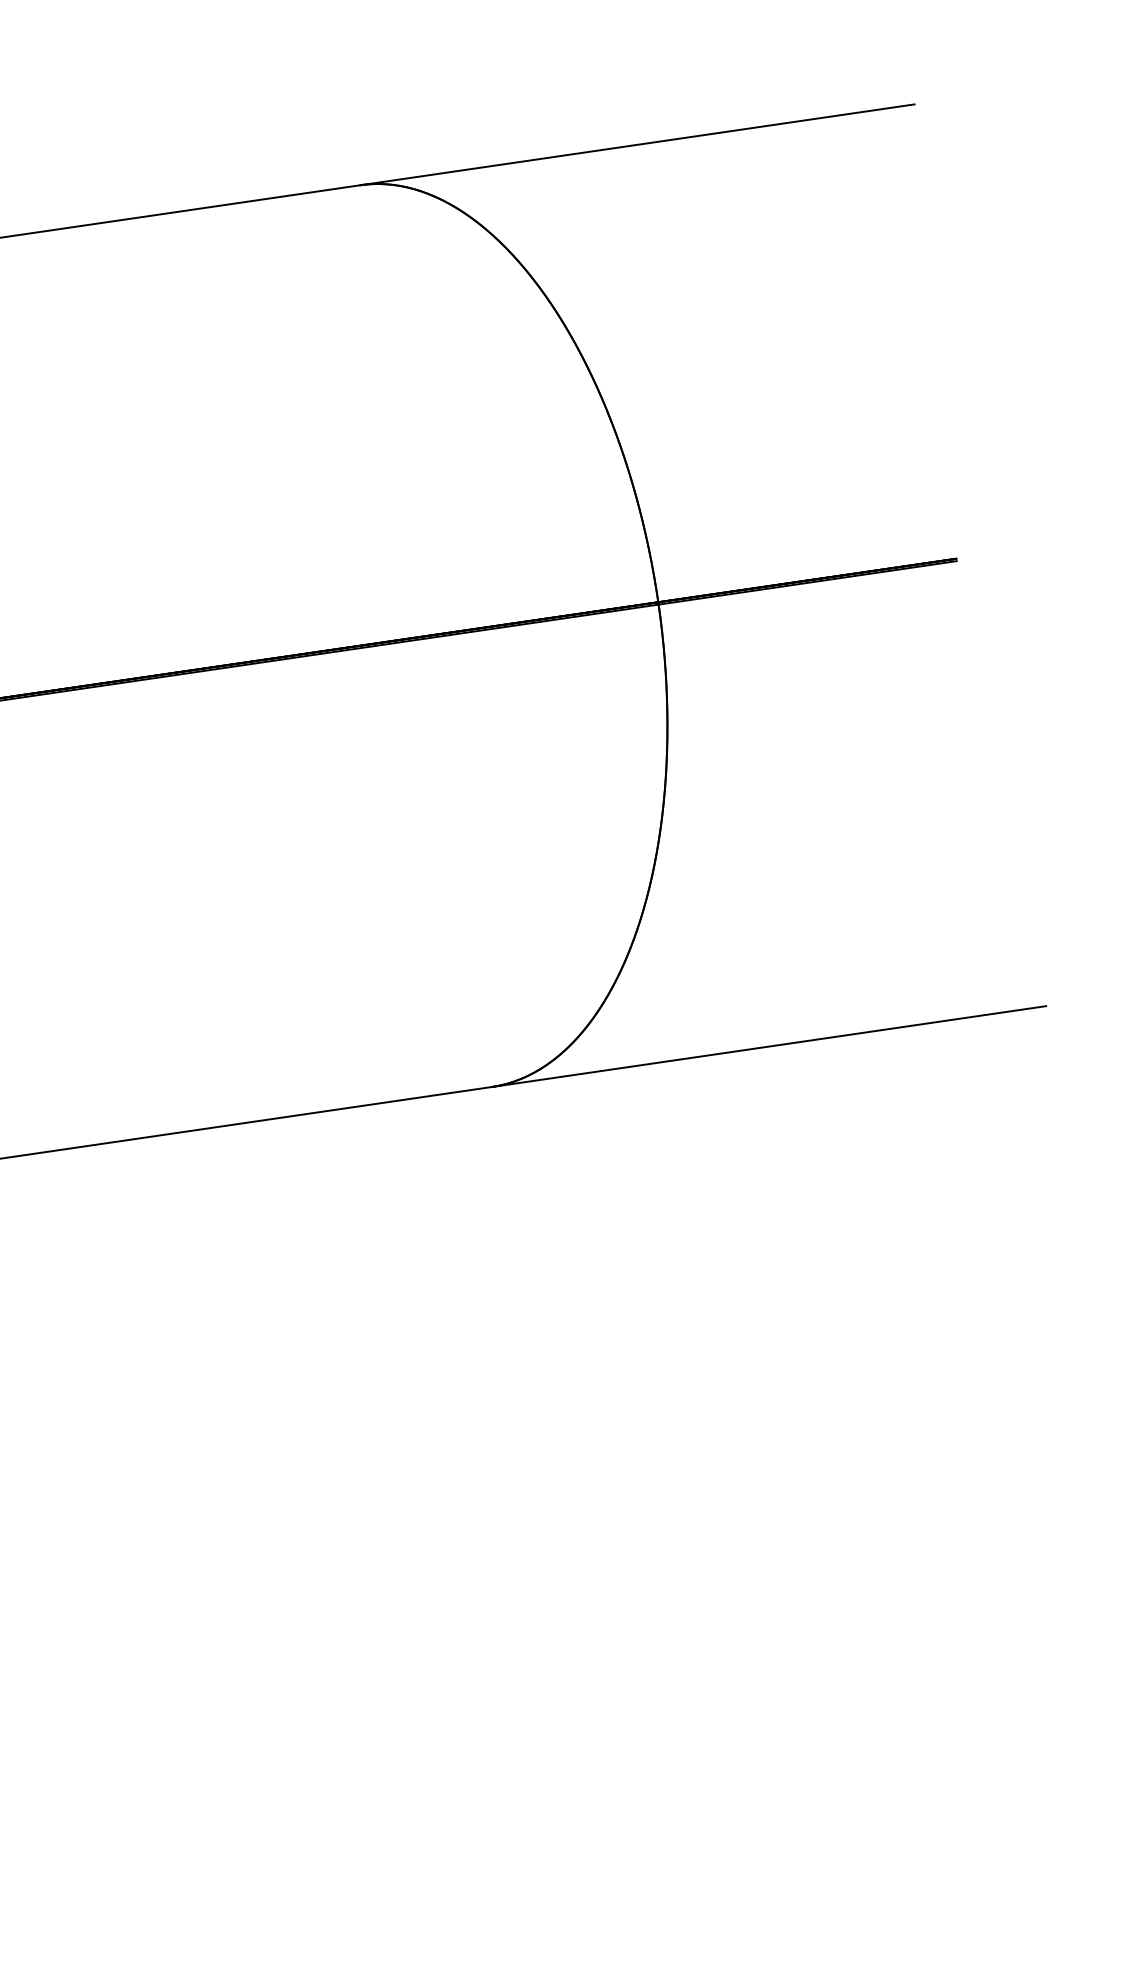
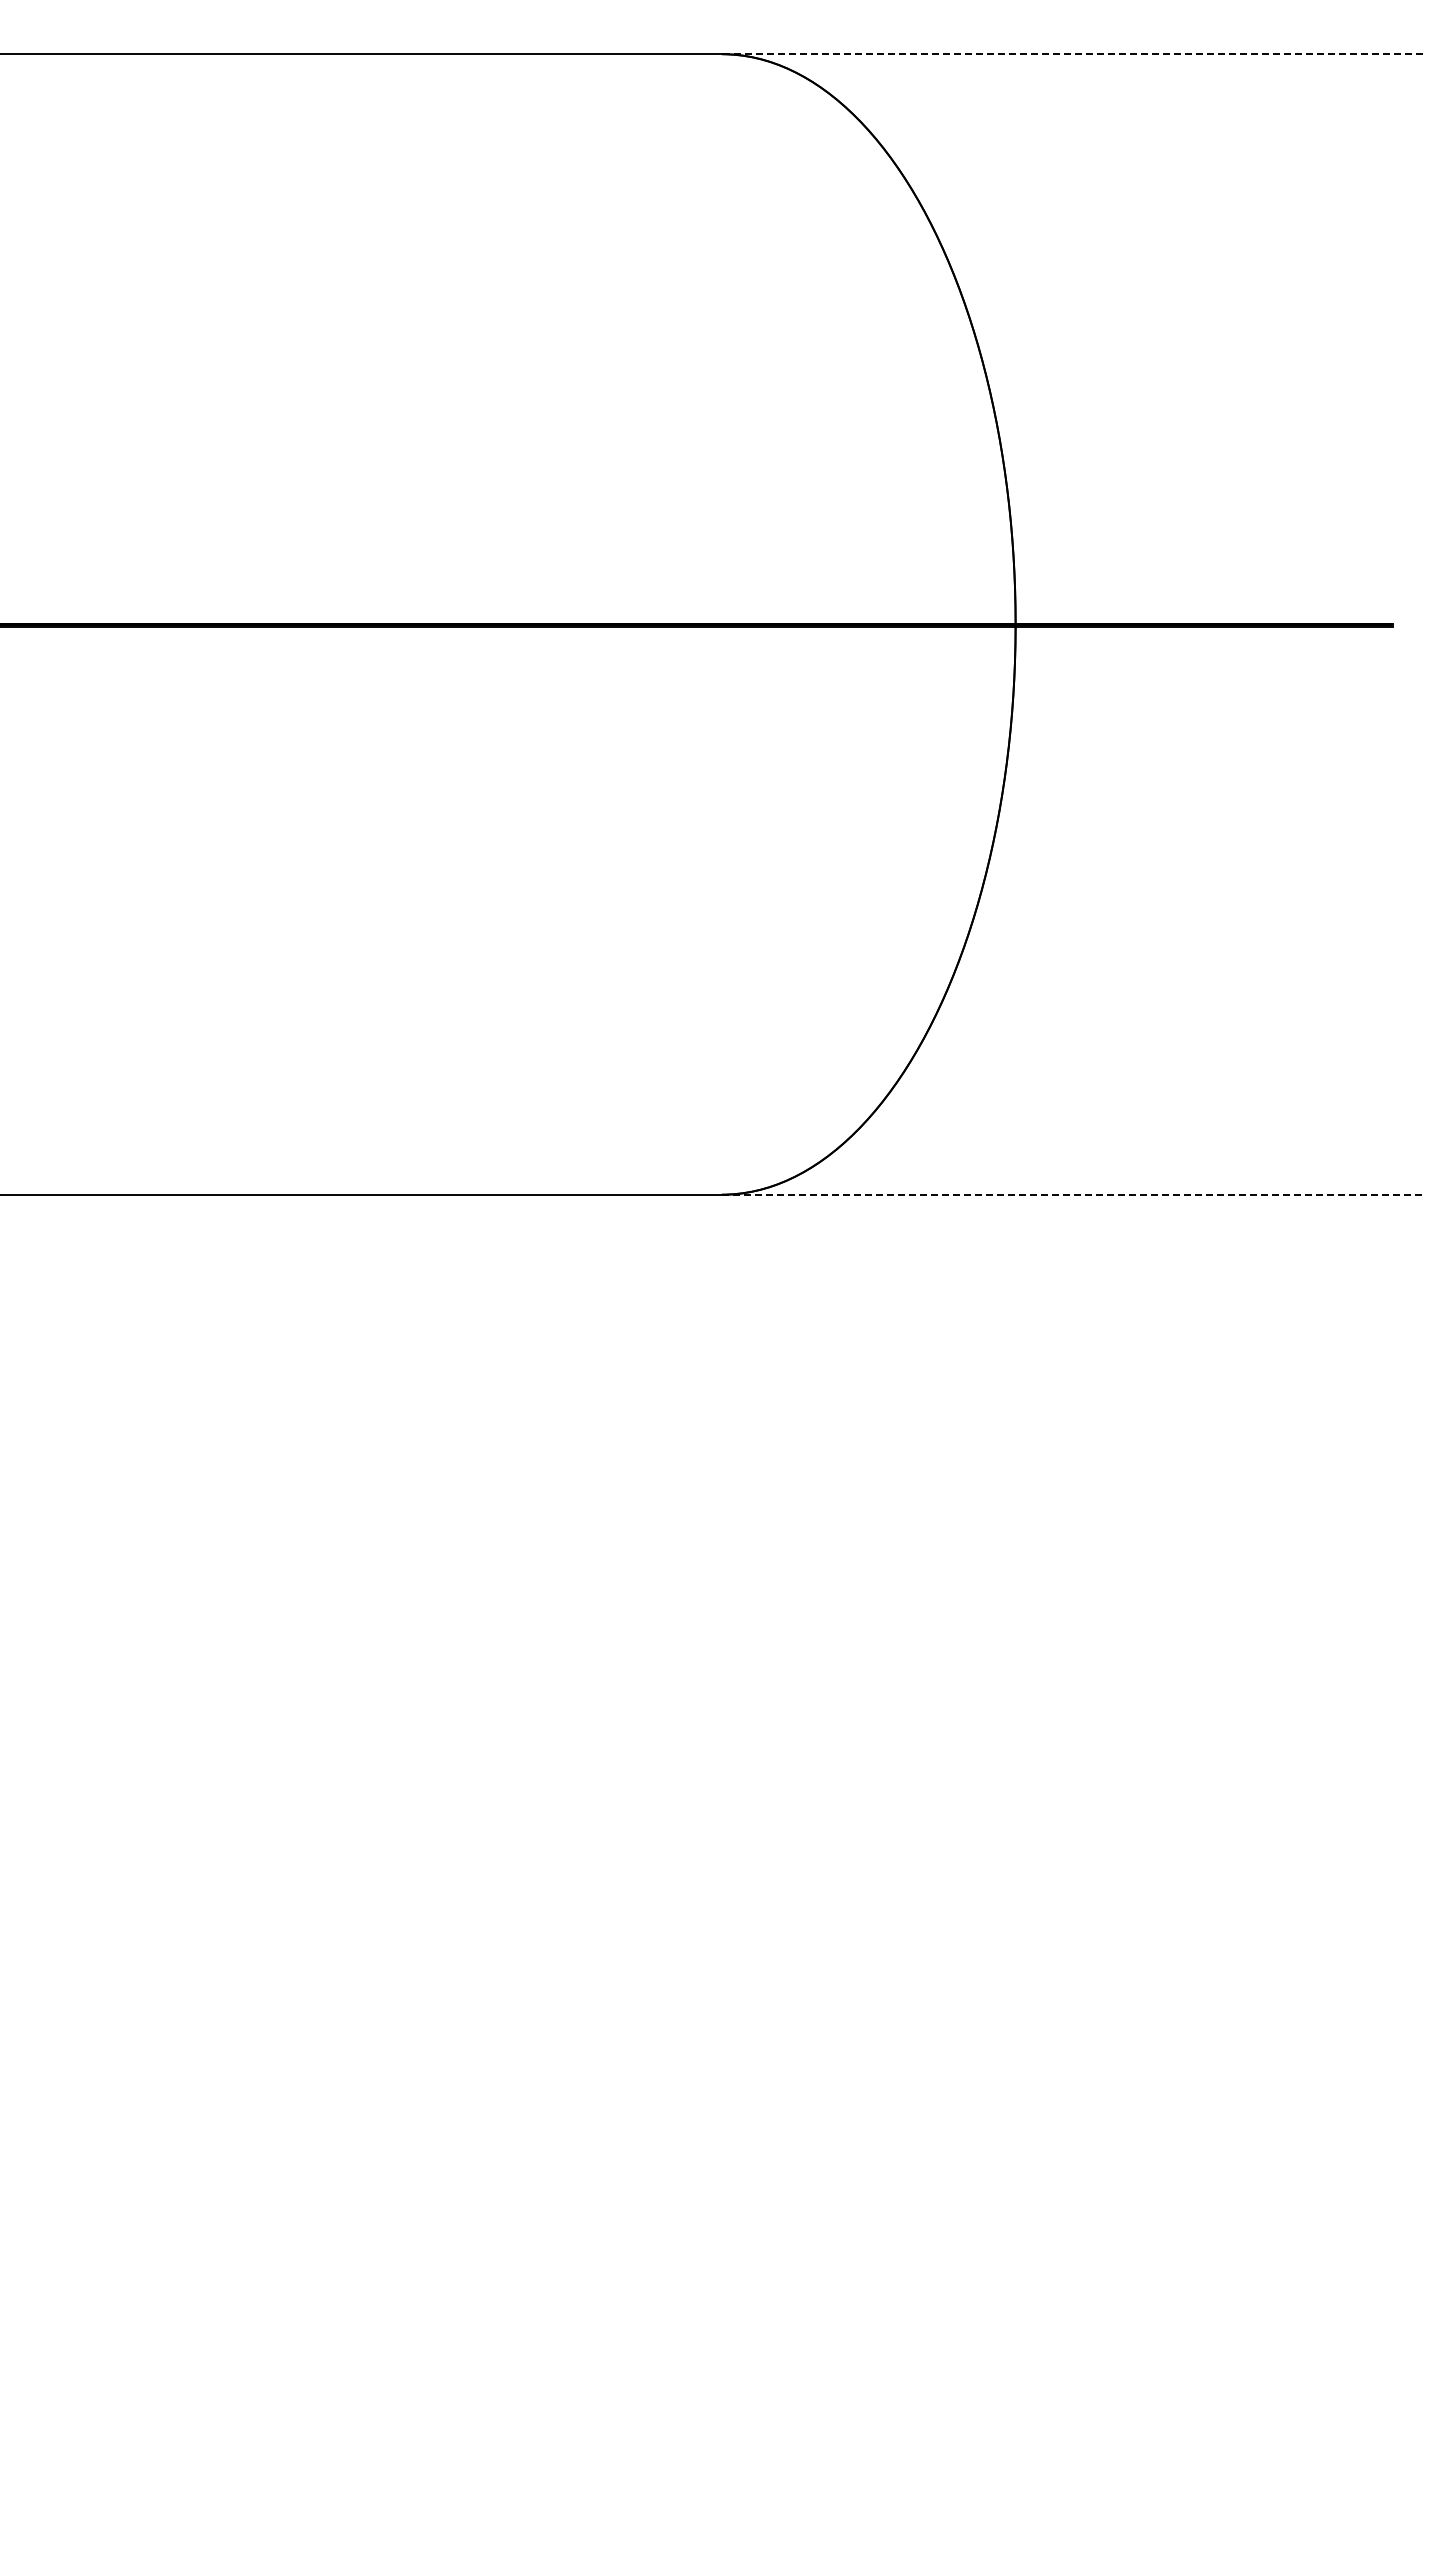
line: (637, 145) -> (1072, 54), solid -> dashed
line: (769, 1046) -> (1072, 1194), solid -> dashed

